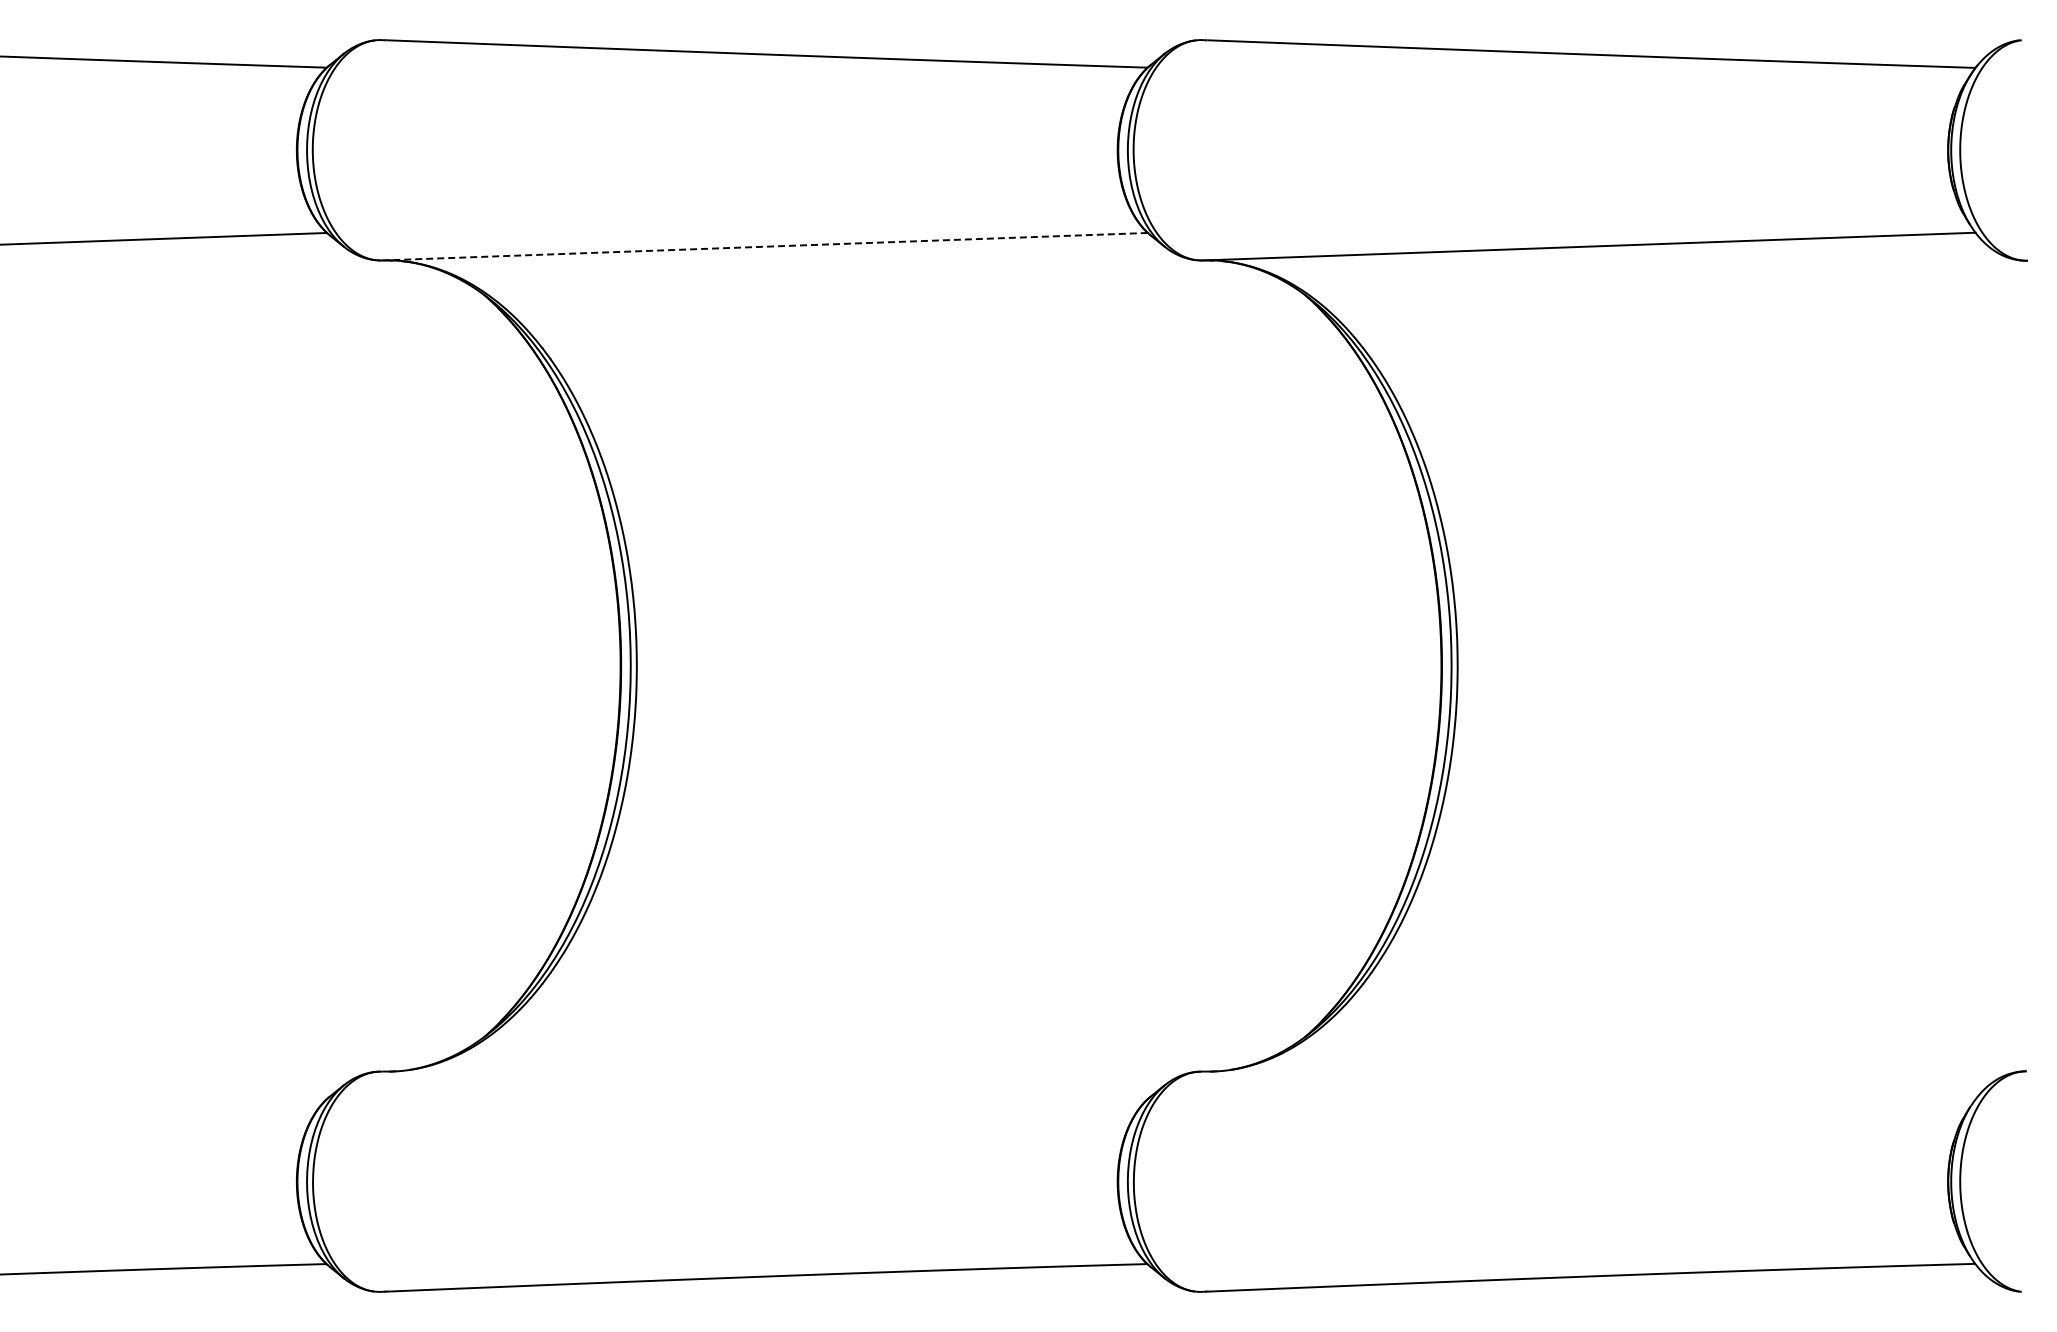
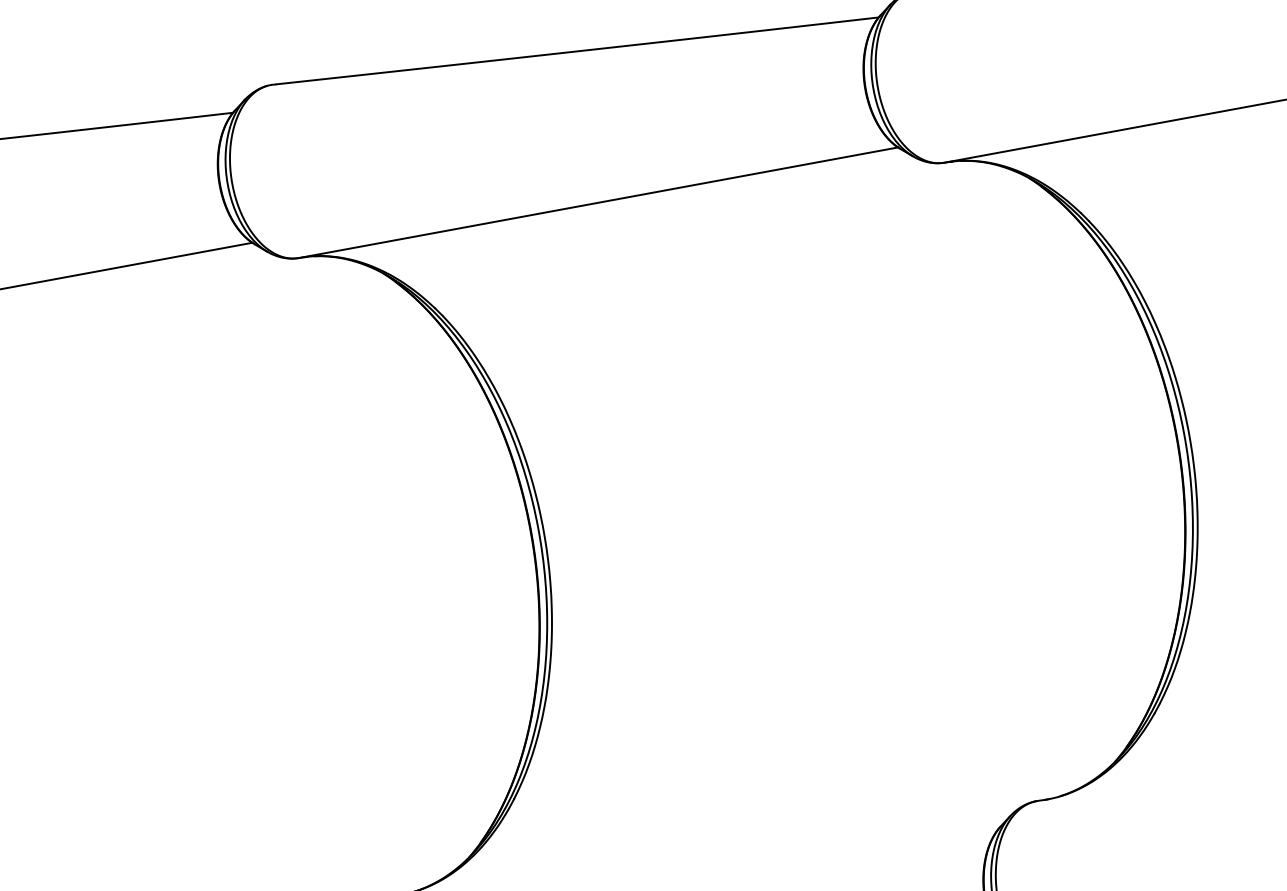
line: (765, 246) -> (598, 202), dashed -> solid

